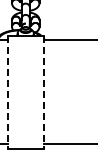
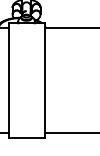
line: (8, 92) -> (8, 81), dashed -> solid
line: (43, 92) -> (44, 81), dashed -> solid

